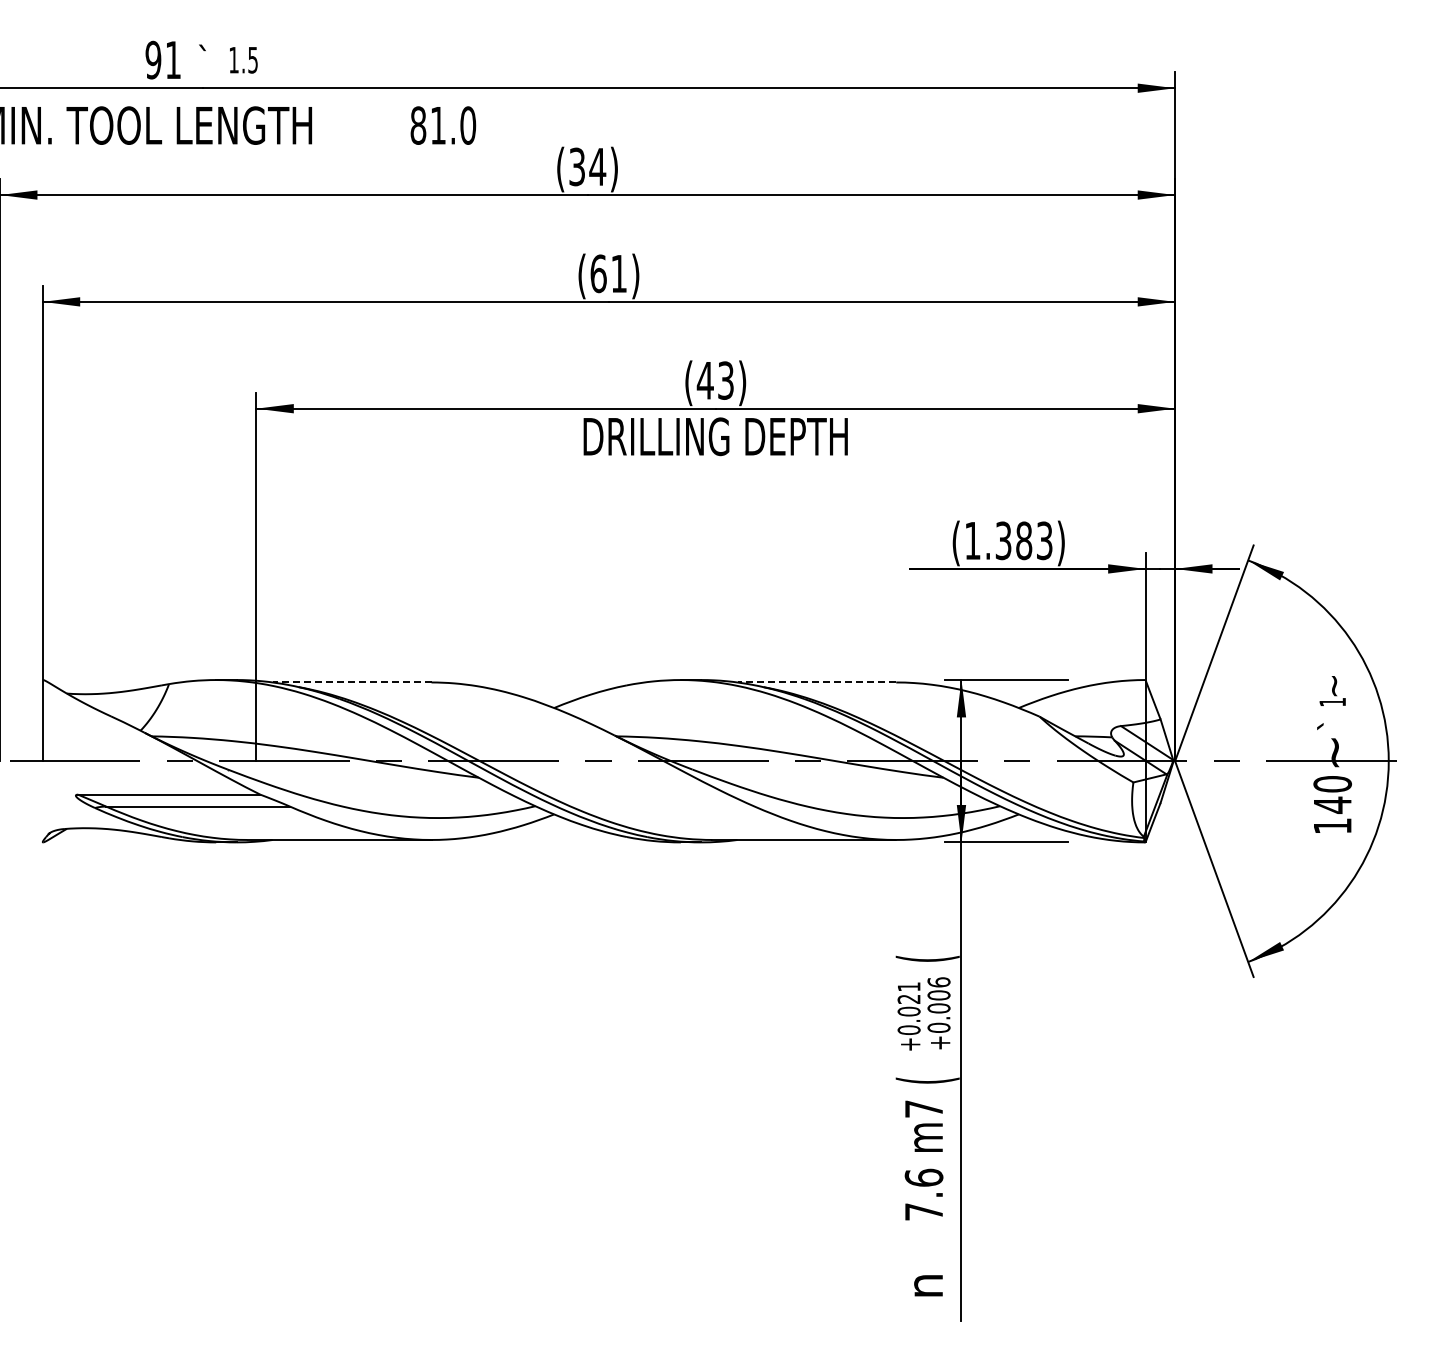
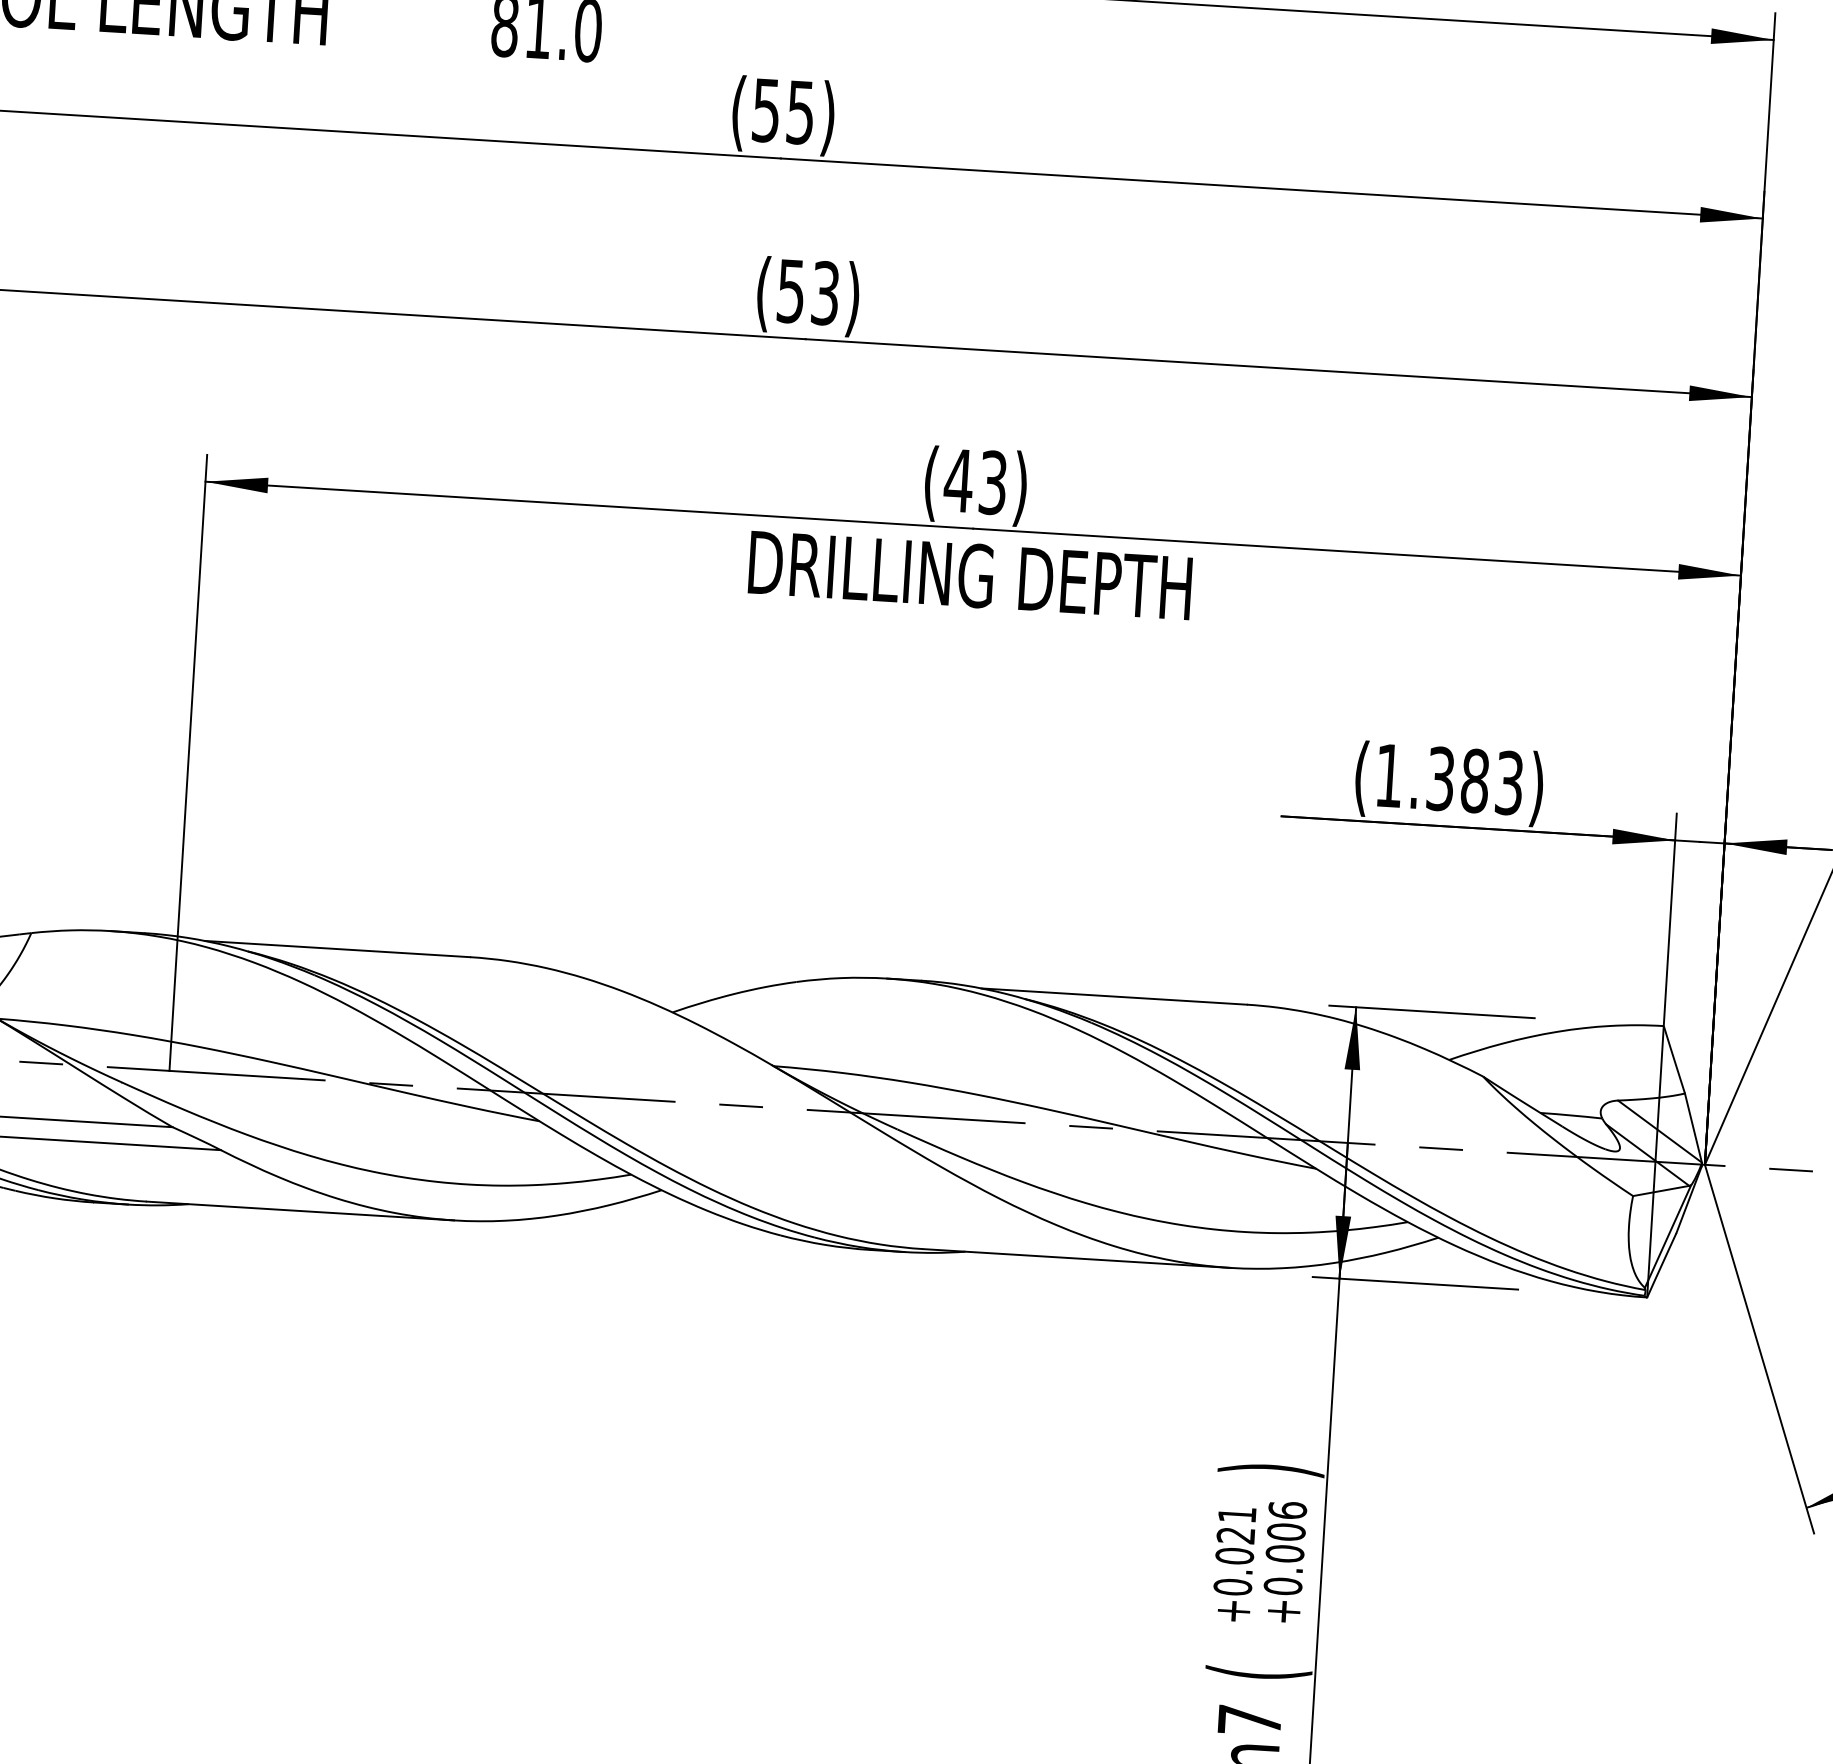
text: (588, 166) -> (785, 110), (34) -> (55)
text: (608, 273) -> (807, 291), (61) -> (53)
line: (351, 682) -> (336, 949), dashed -> solid
line: (816, 682) -> (1113, 996), dashed -> solid
text: (927, 958) -> (1270, 1469), ( -> )

